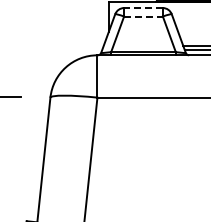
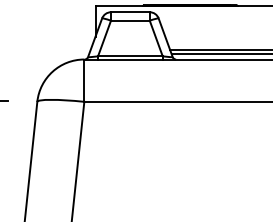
line: (142, 8) -> (129, 12), dashed -> solid
line: (143, 16) -> (130, 20), dashed -> solid

